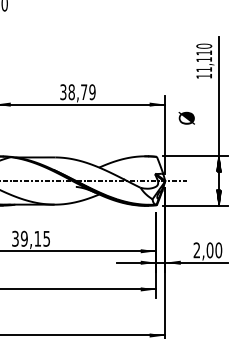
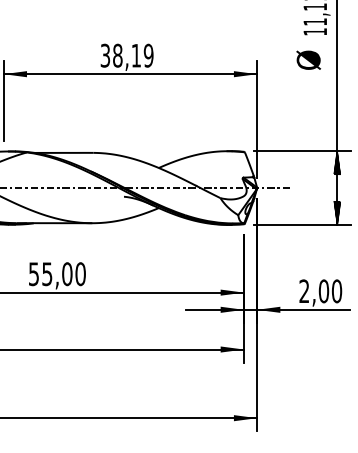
text: (84, 91) -> (136, 54), 38,79 -> 38,19
text: (186, 117) -> (308, 59), moved
text: (31, 238) -> (57, 273), 39,15 -> 55,00

